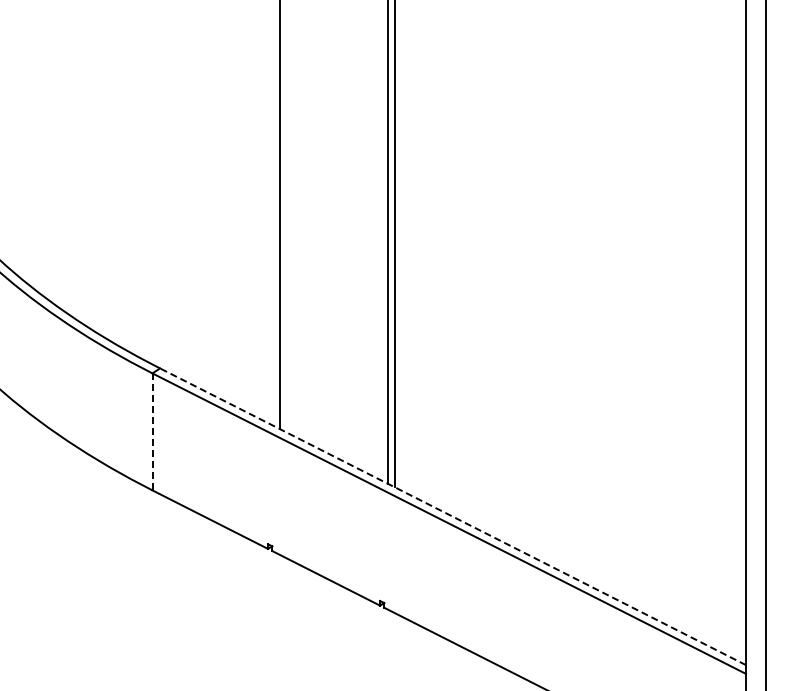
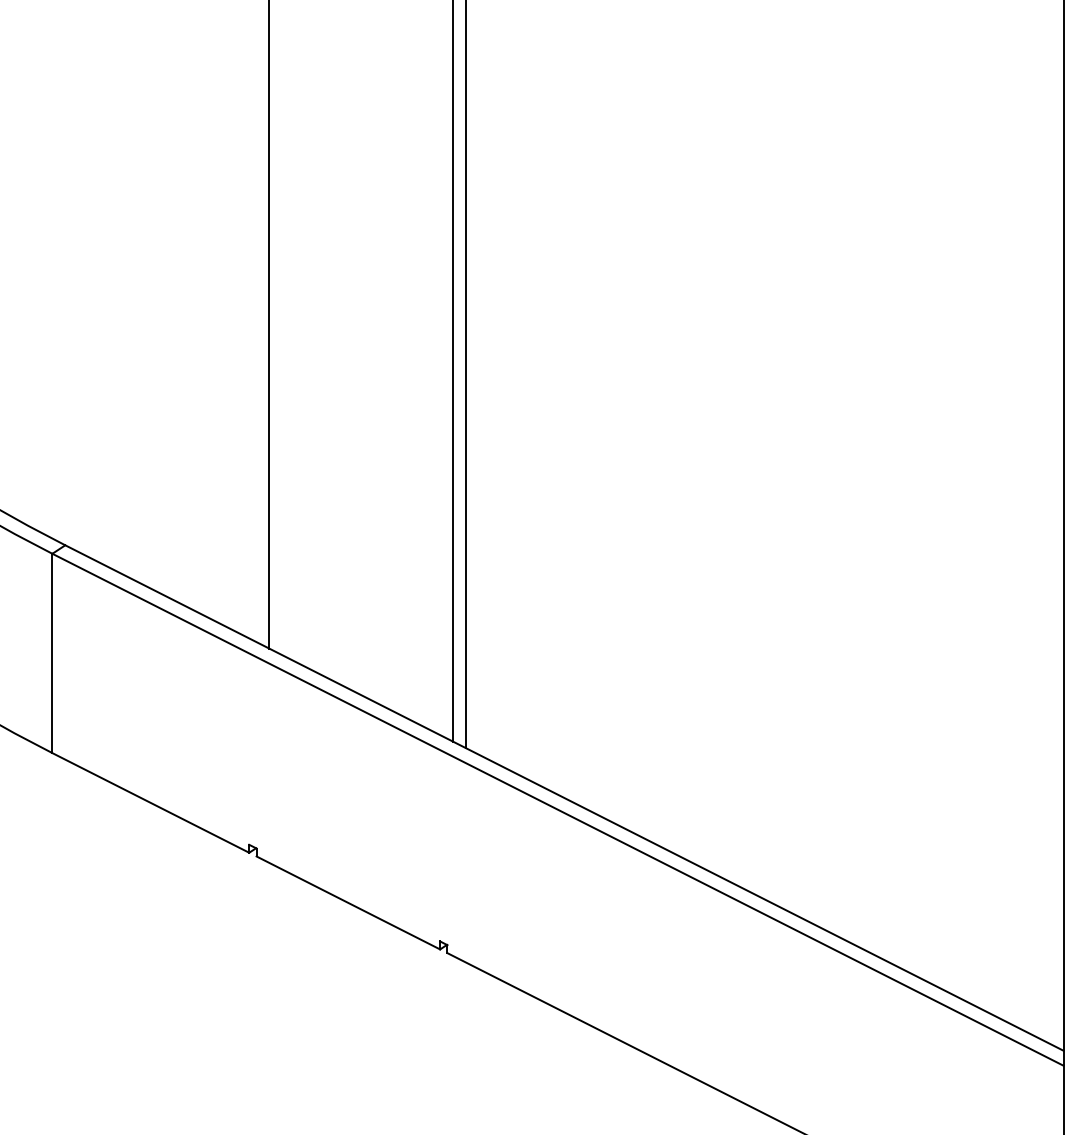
line: (152, 432) -> (52, 654), dashed -> solid
line: (452, 516) -> (563, 797), dashed -> solid

